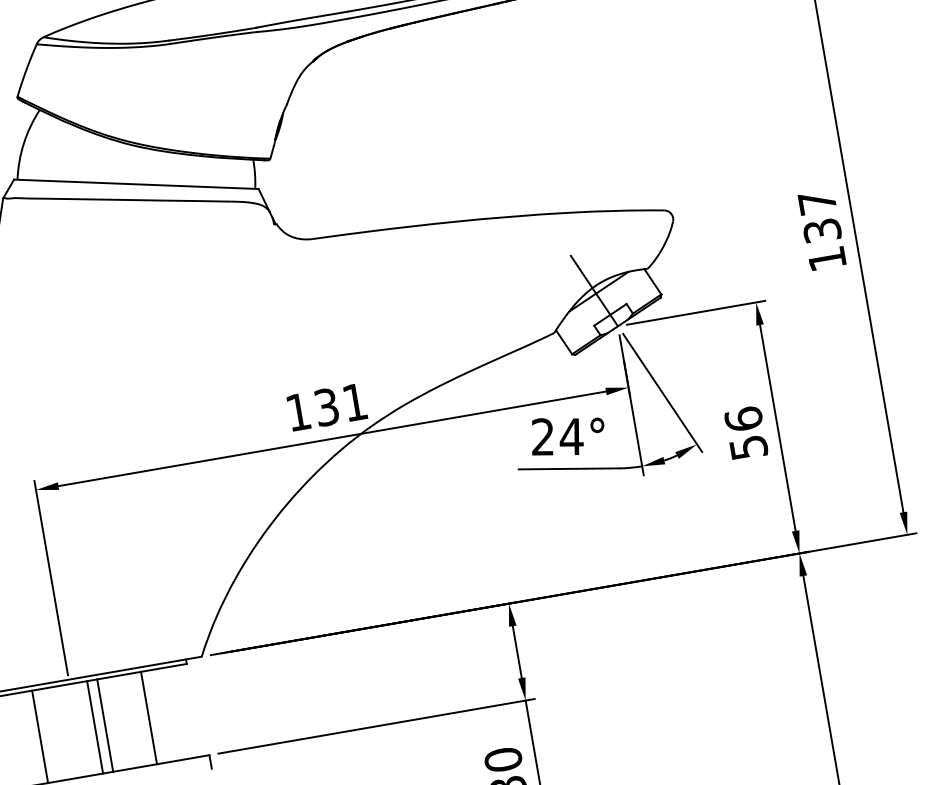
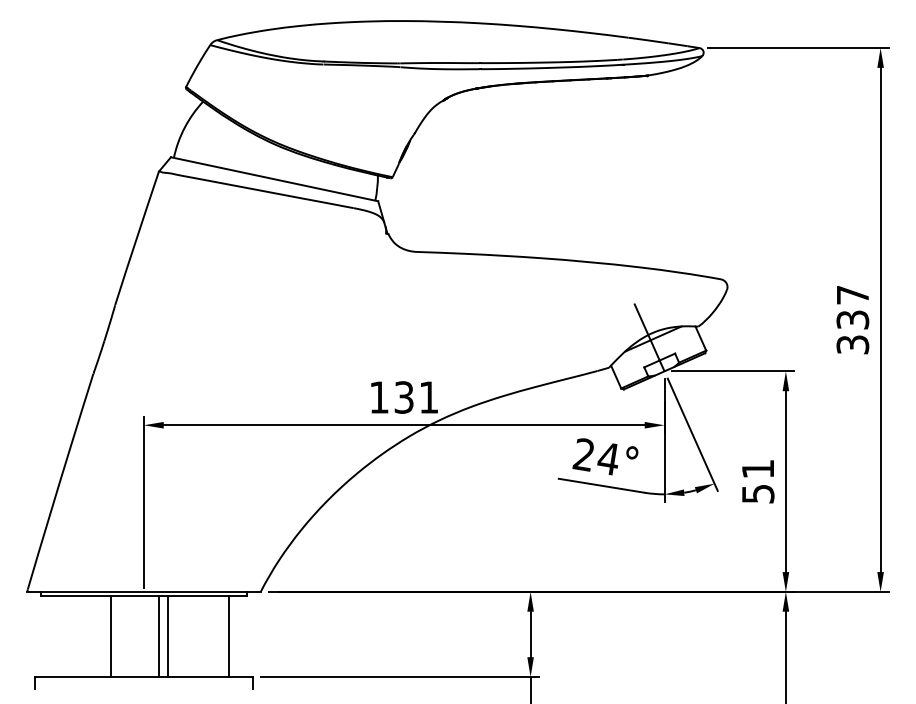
text: (826, 258) -> (852, 344), 137 -> 337
text: (742, 418) -> (757, 468), 56 -> 51
line: (148, 718) -> (228, 636), moved

